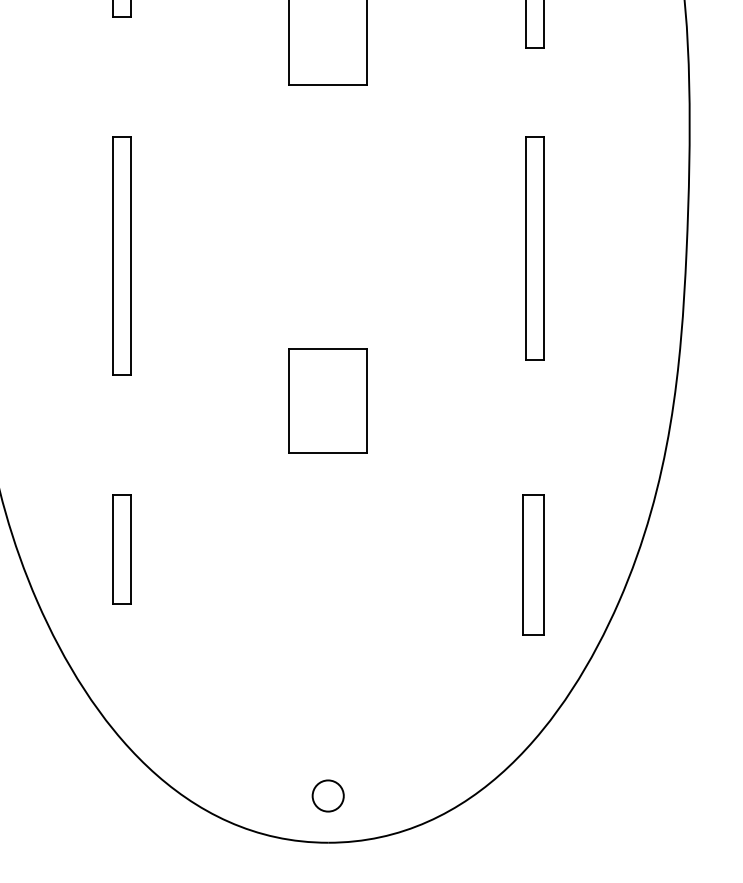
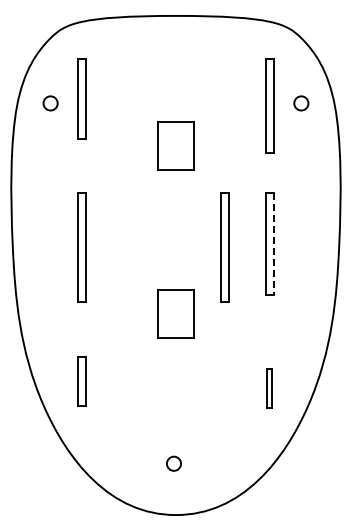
line: (544, 248) -> (274, 244), solid -> dashed
part: (434, 255) -> (224, 247), added
part: (533, 564) -> (269, 388), size x0.6
circle: (327, 795) -> (173, 463), moved

